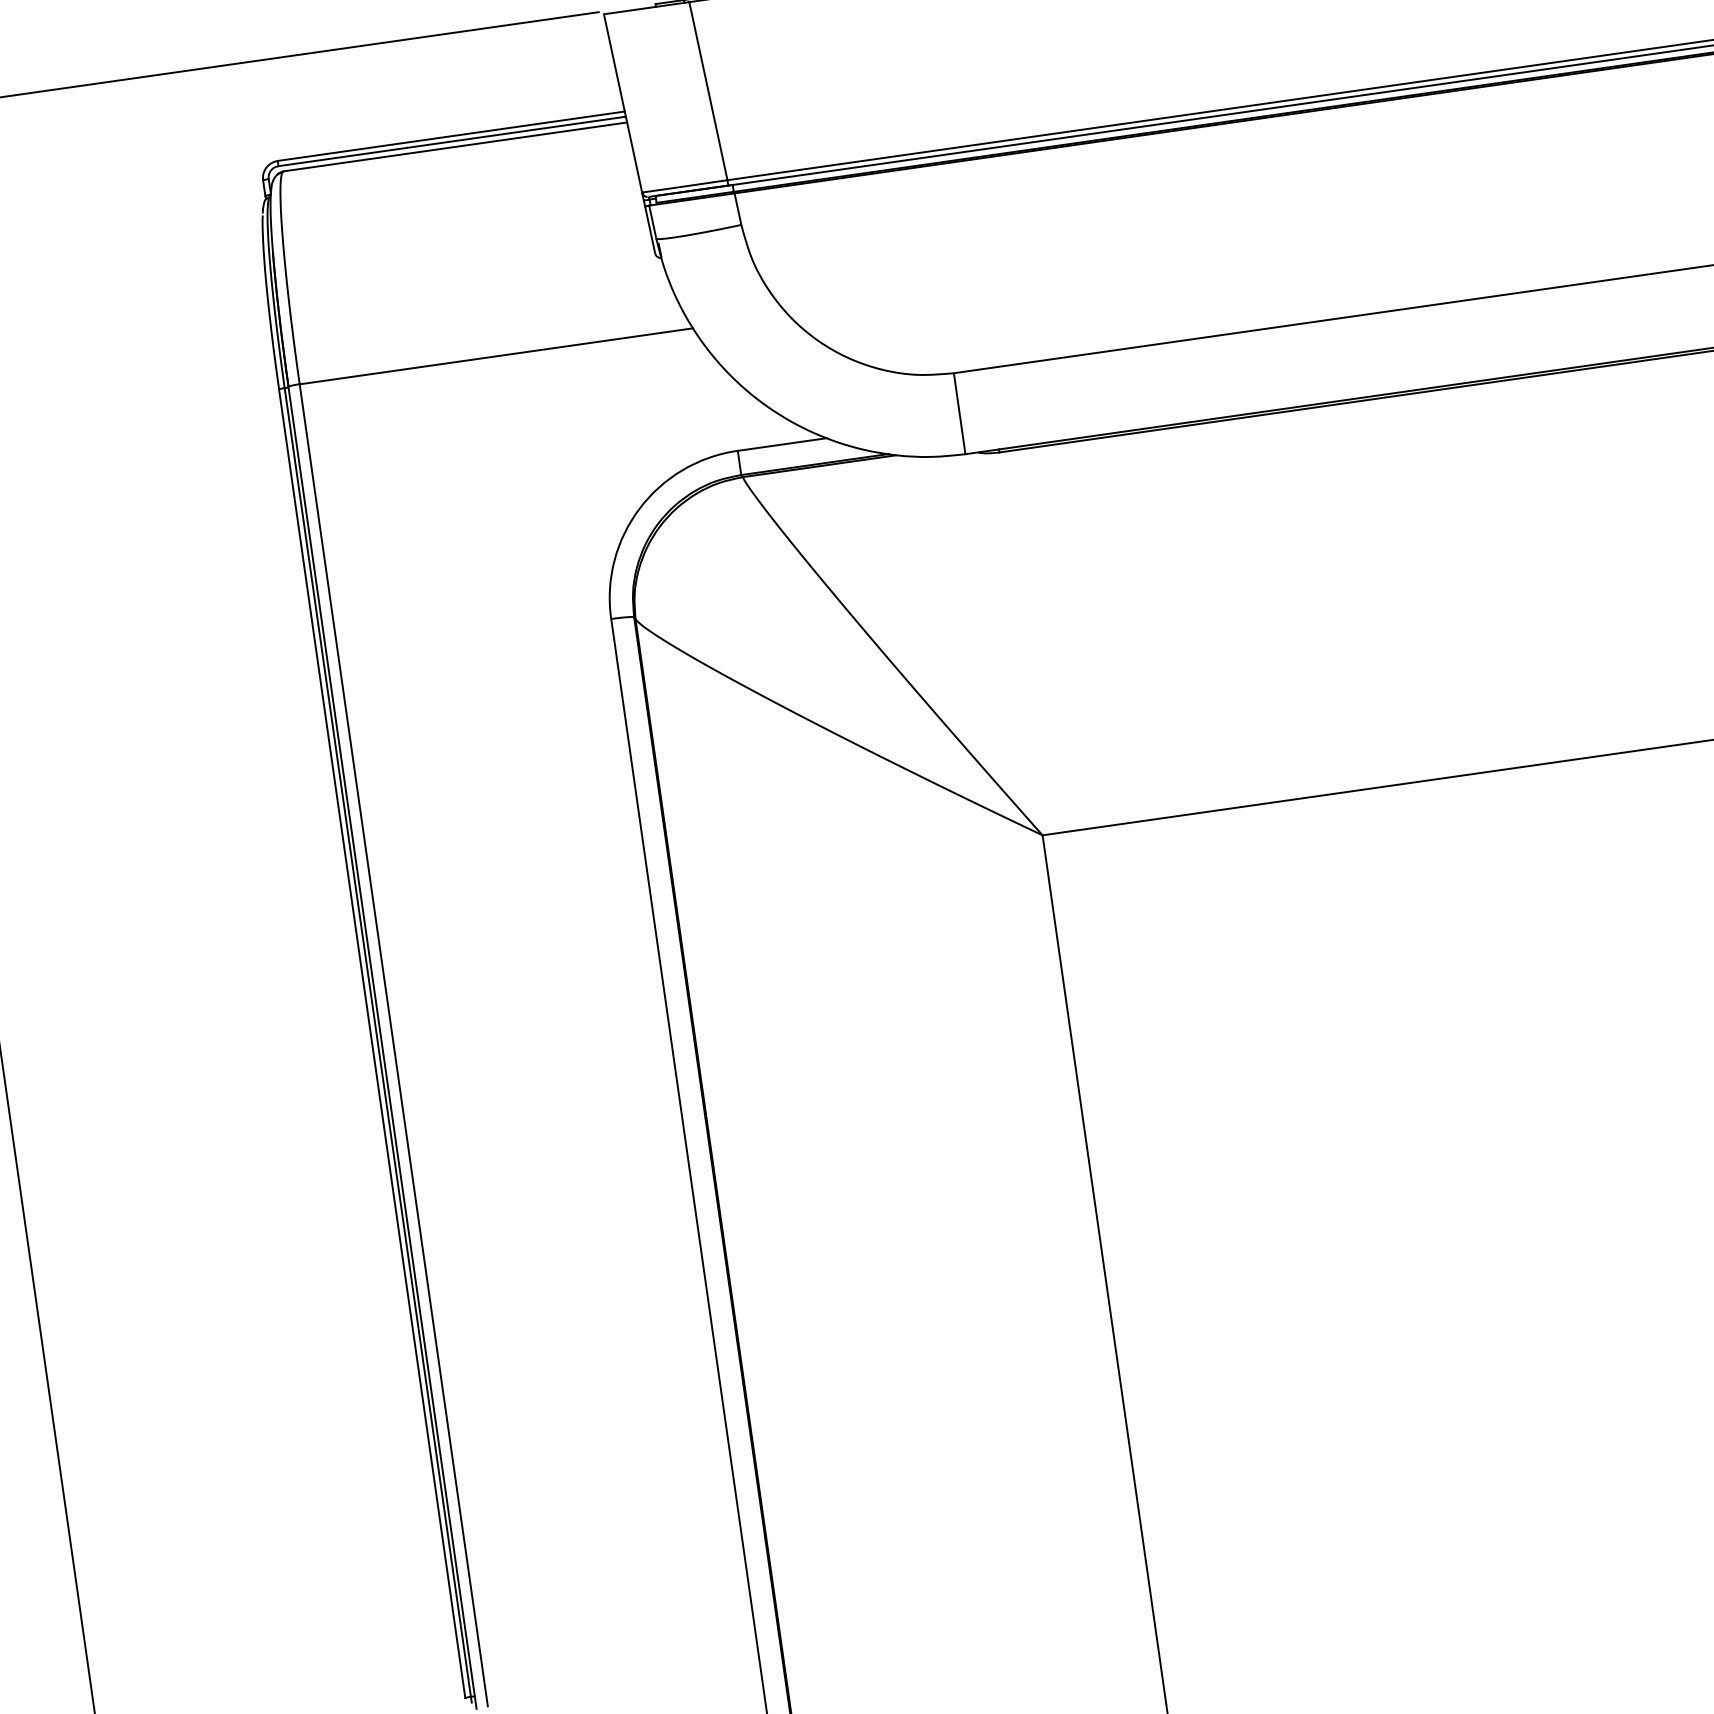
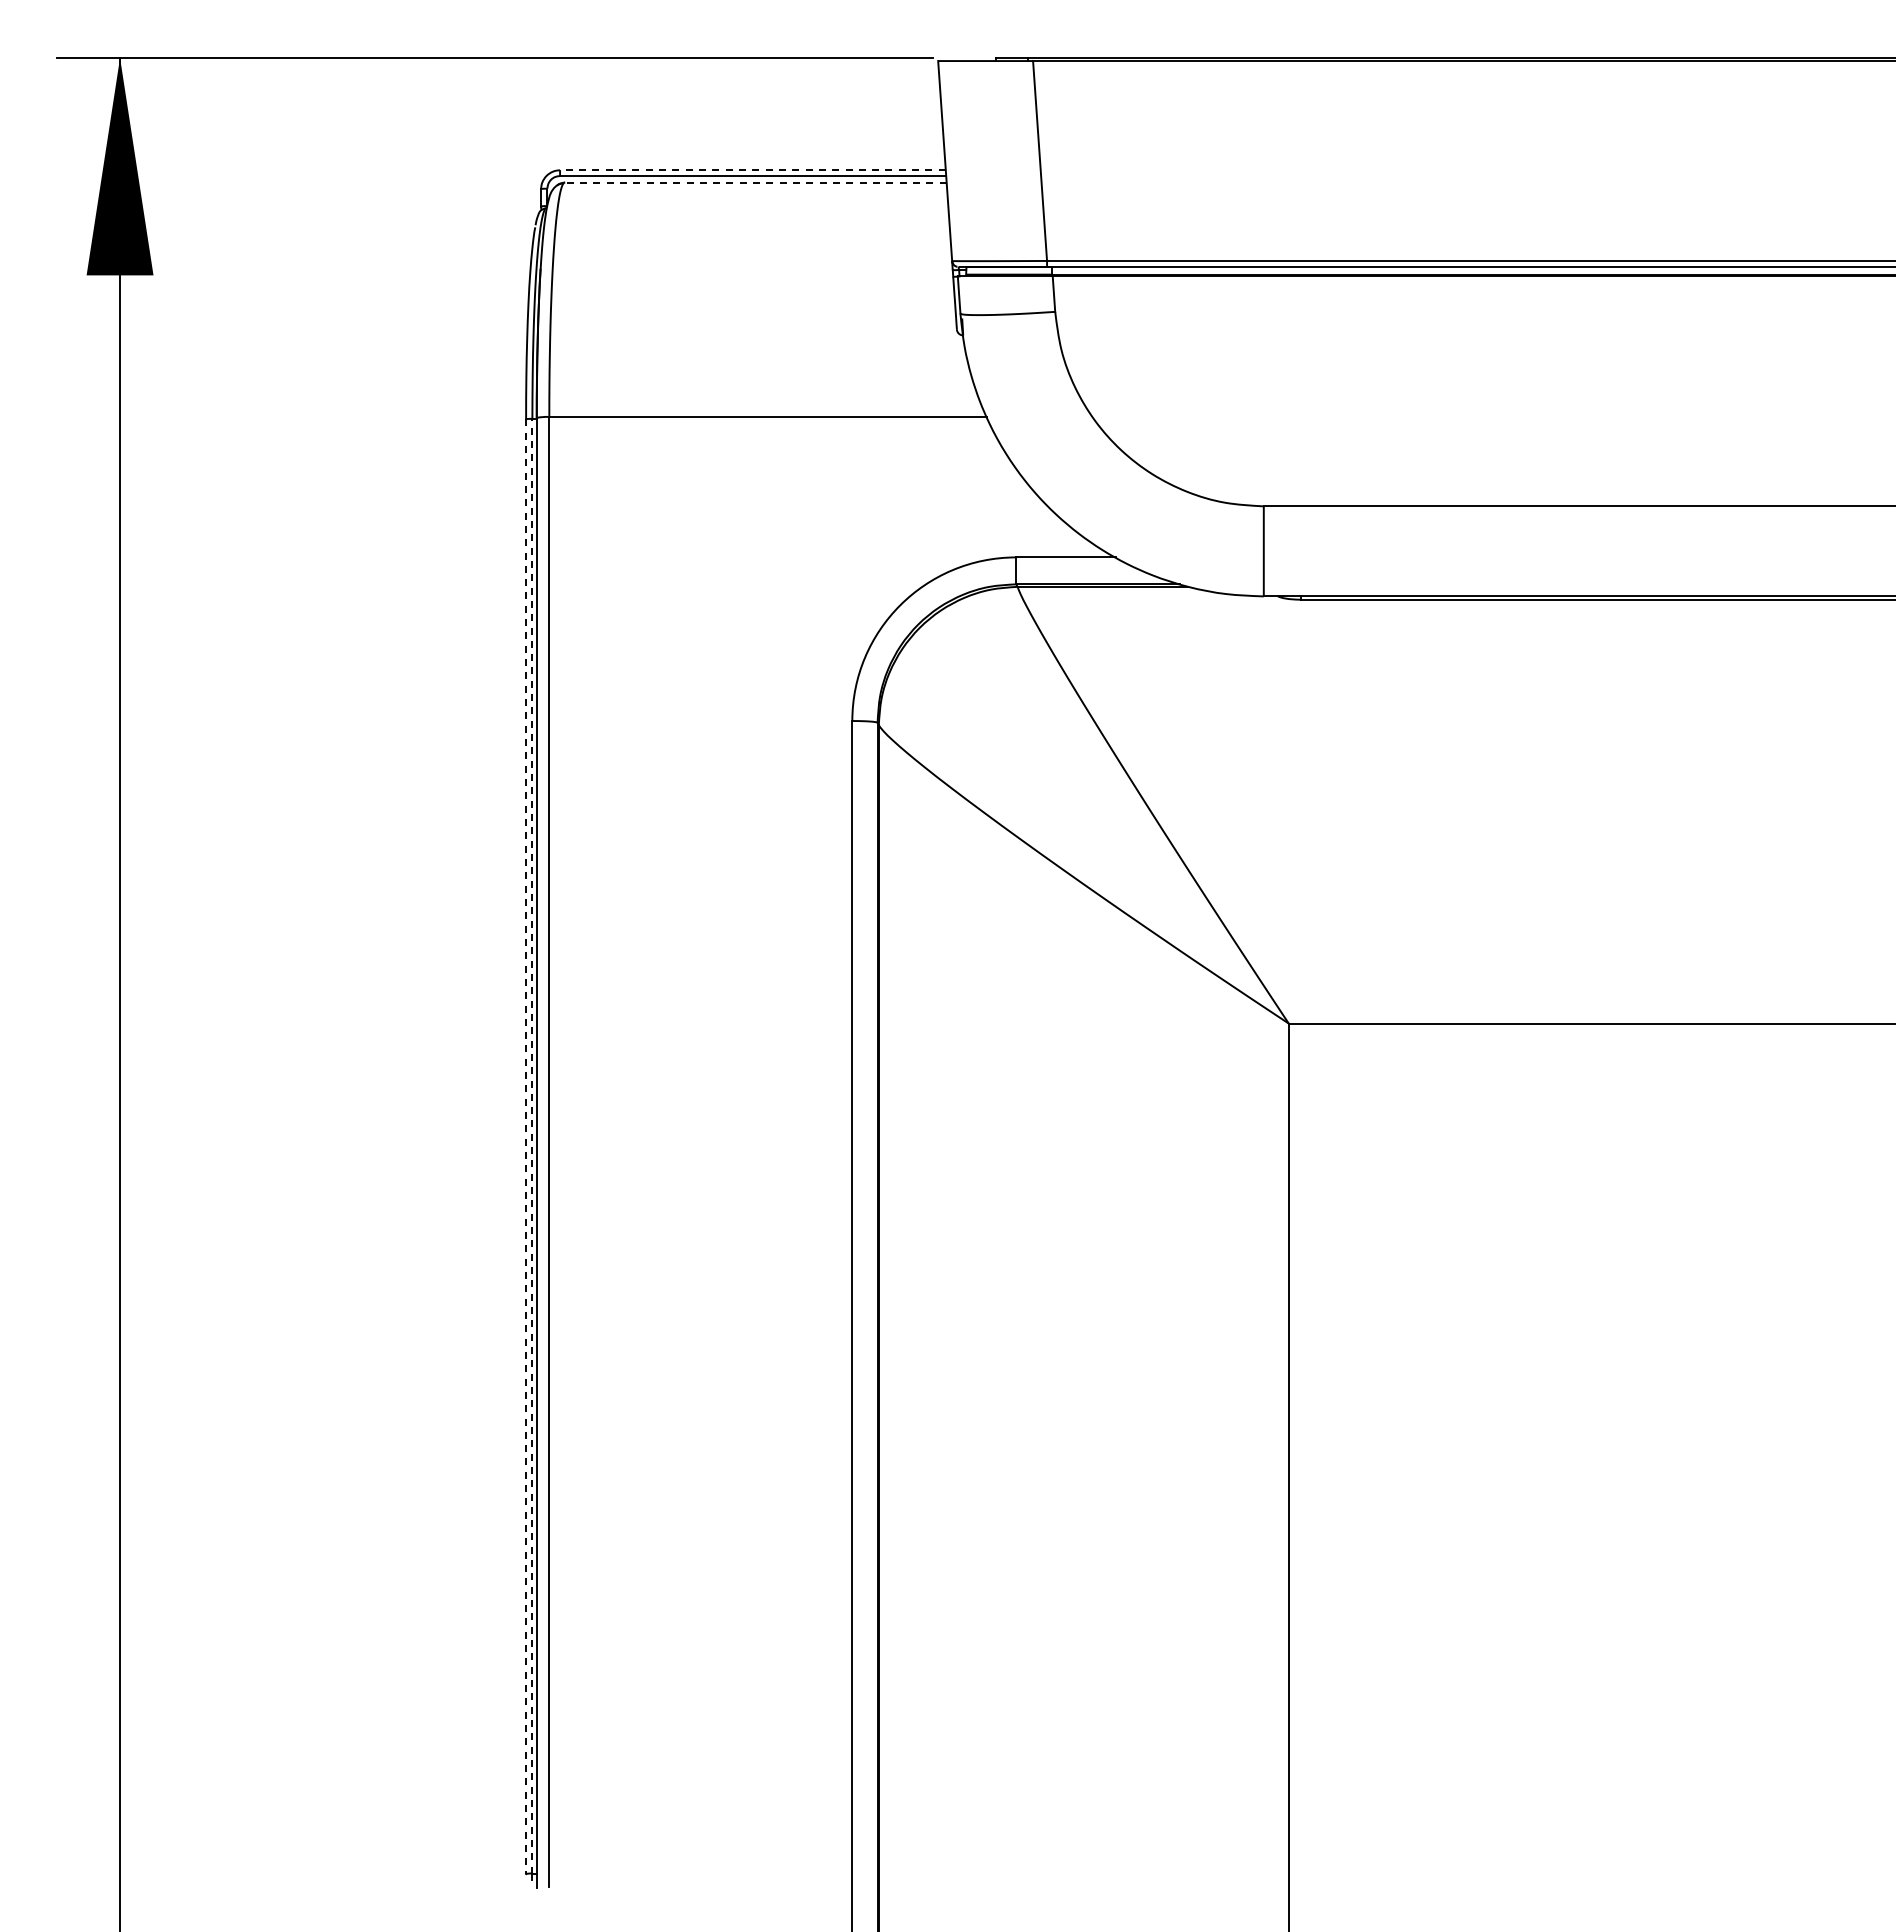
line: (450, 136) -> (752, 170), solid -> dashed
line: (455, 146) -> (755, 182), solid -> dashed
line: (377, 1041) -> (532, 1145), solid -> dashed
line: (372, 1044) -> (526, 1147), solid -> dashed

